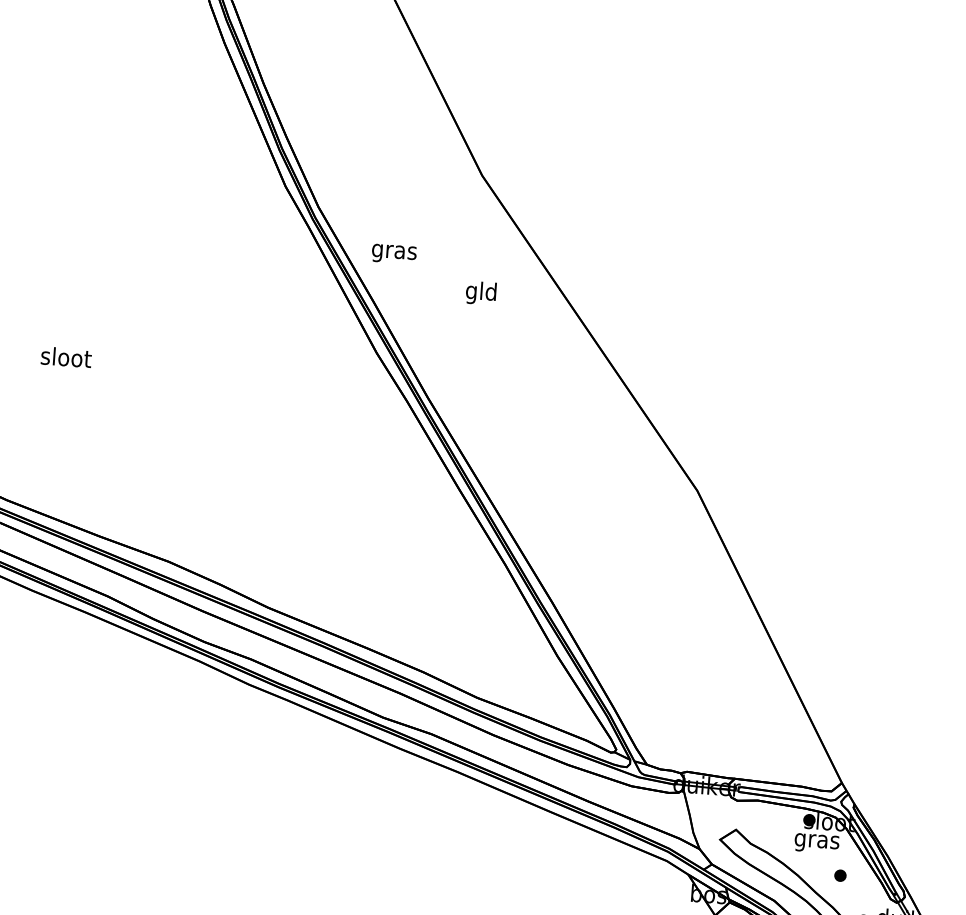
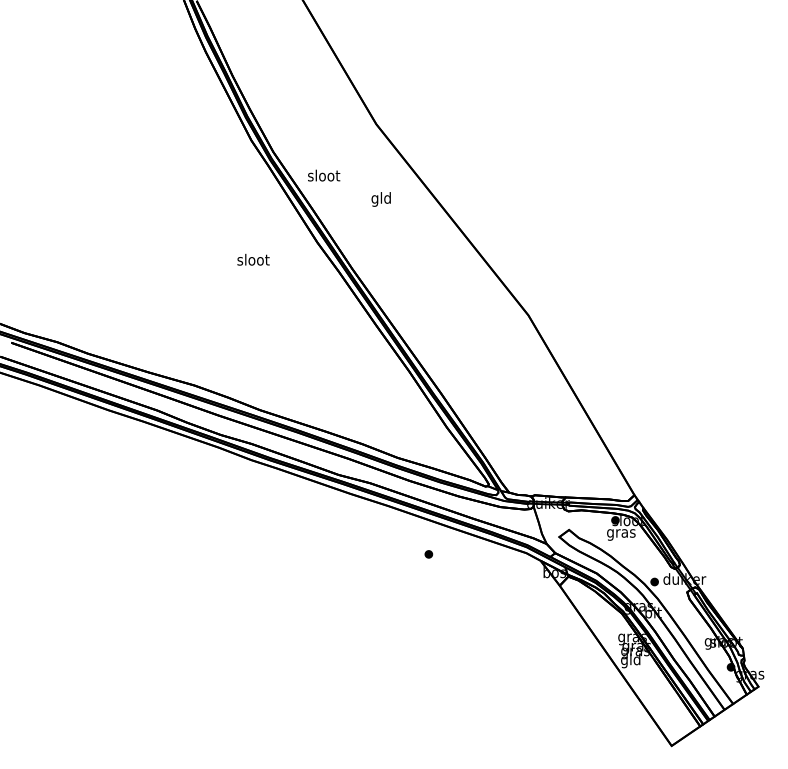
text: (395, 250) -> (324, 176), gras -> sloot
text: (66, 356) -> (253, 259), moved
part: (839, 875) -> (428, 554), moved

